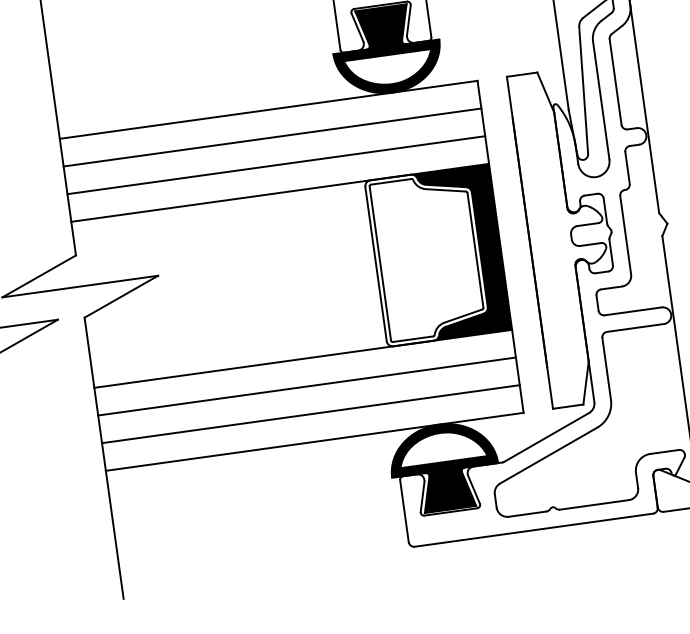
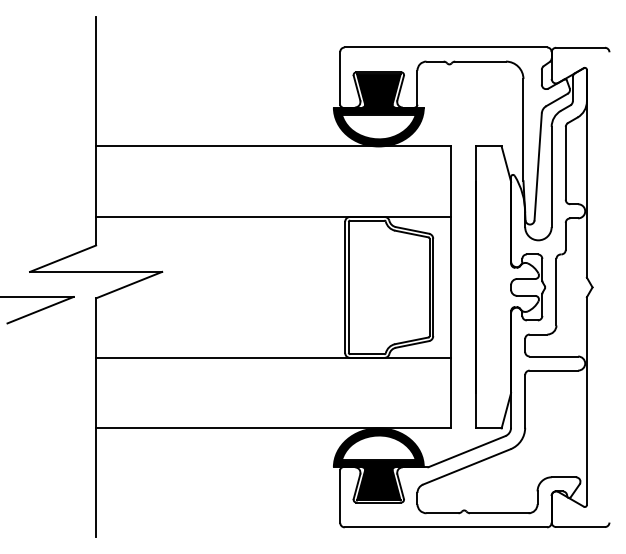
line: (272, 136) -> (273, 169), removed
line: (276, 165) -> (273, 193), removed
fill: (461, 251) -> (417, 286), removed
line: (307, 386) -> (273, 381), removed
line: (310, 413) -> (273, 404), removed

